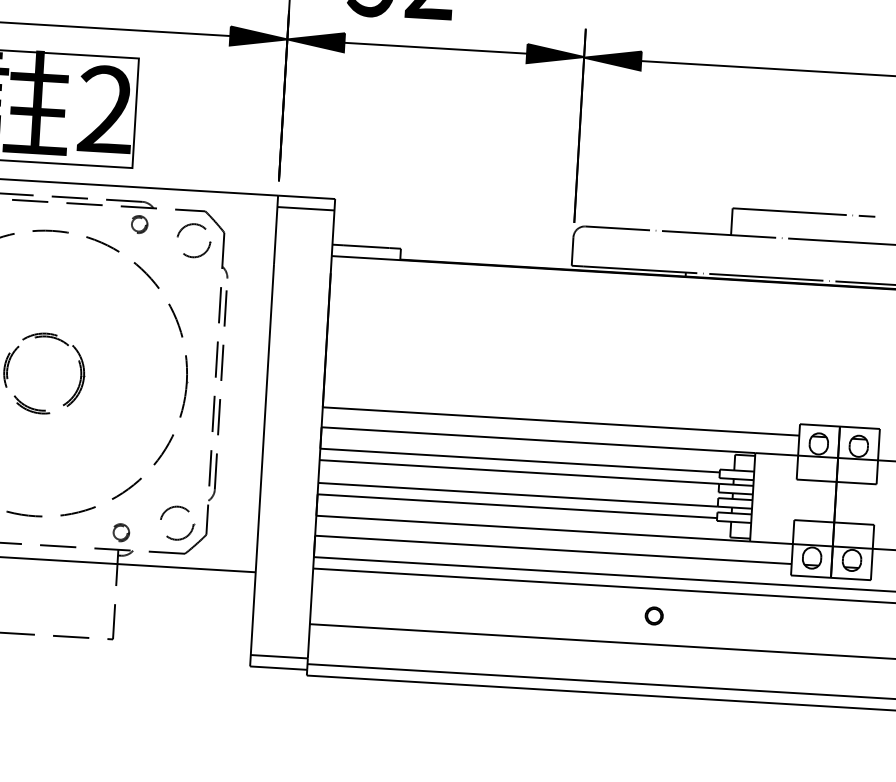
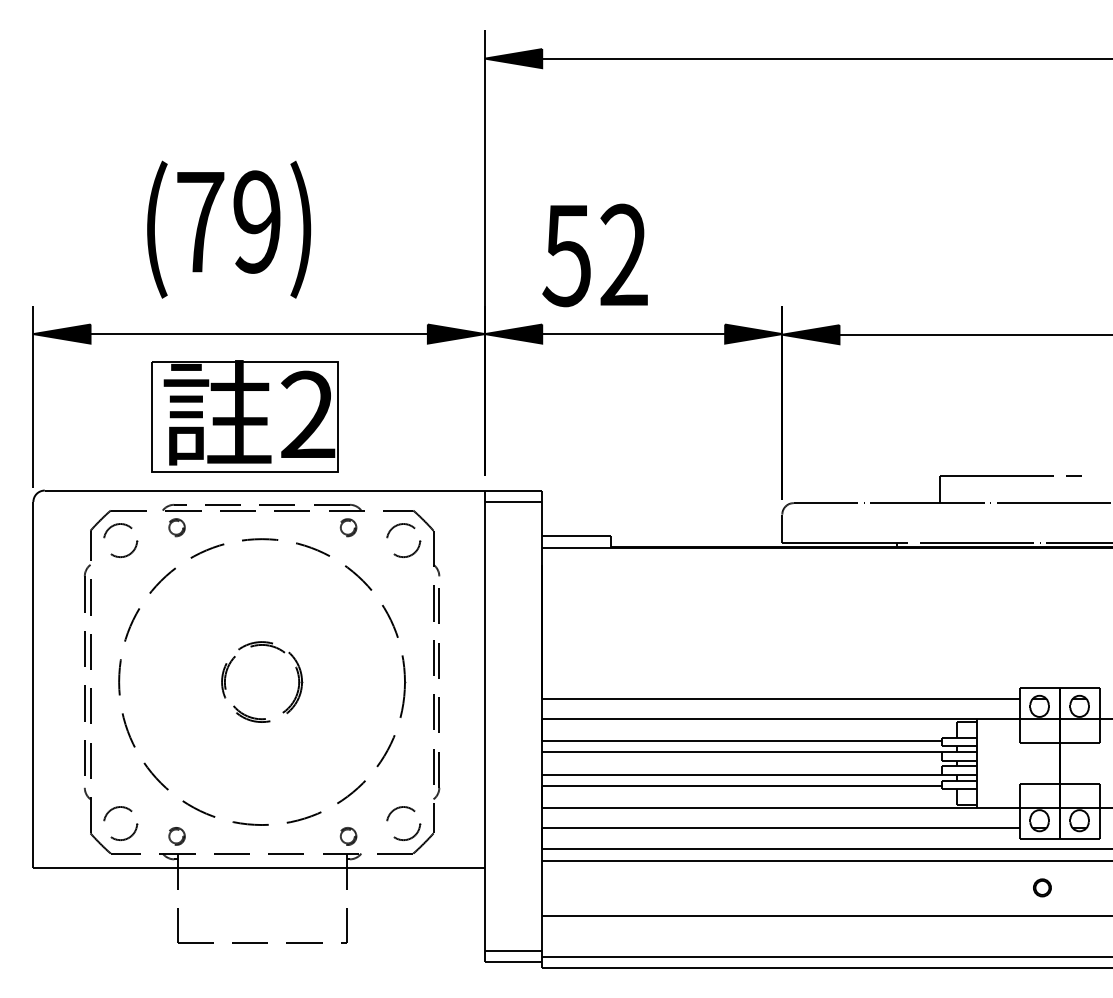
part: (654, 615) -> (1042, 887), moved

